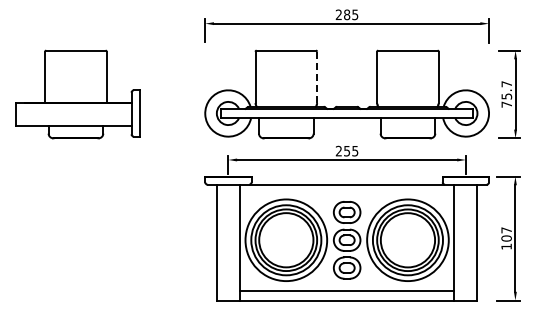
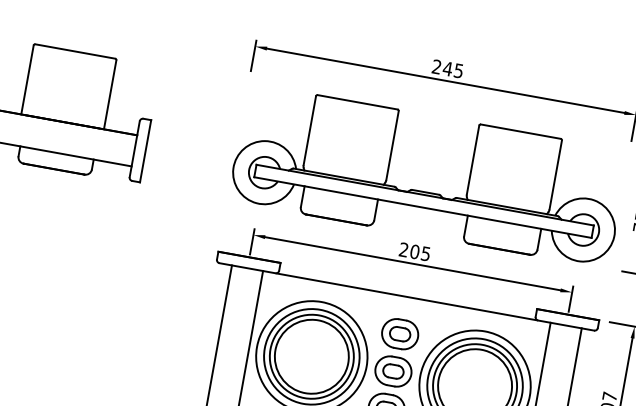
text: (346, 14) -> (447, 68), 285 -> 245
line: (317, 77) -> (392, 145), dashed -> solid
text: (347, 150) -> (415, 251), 255 -> 205

